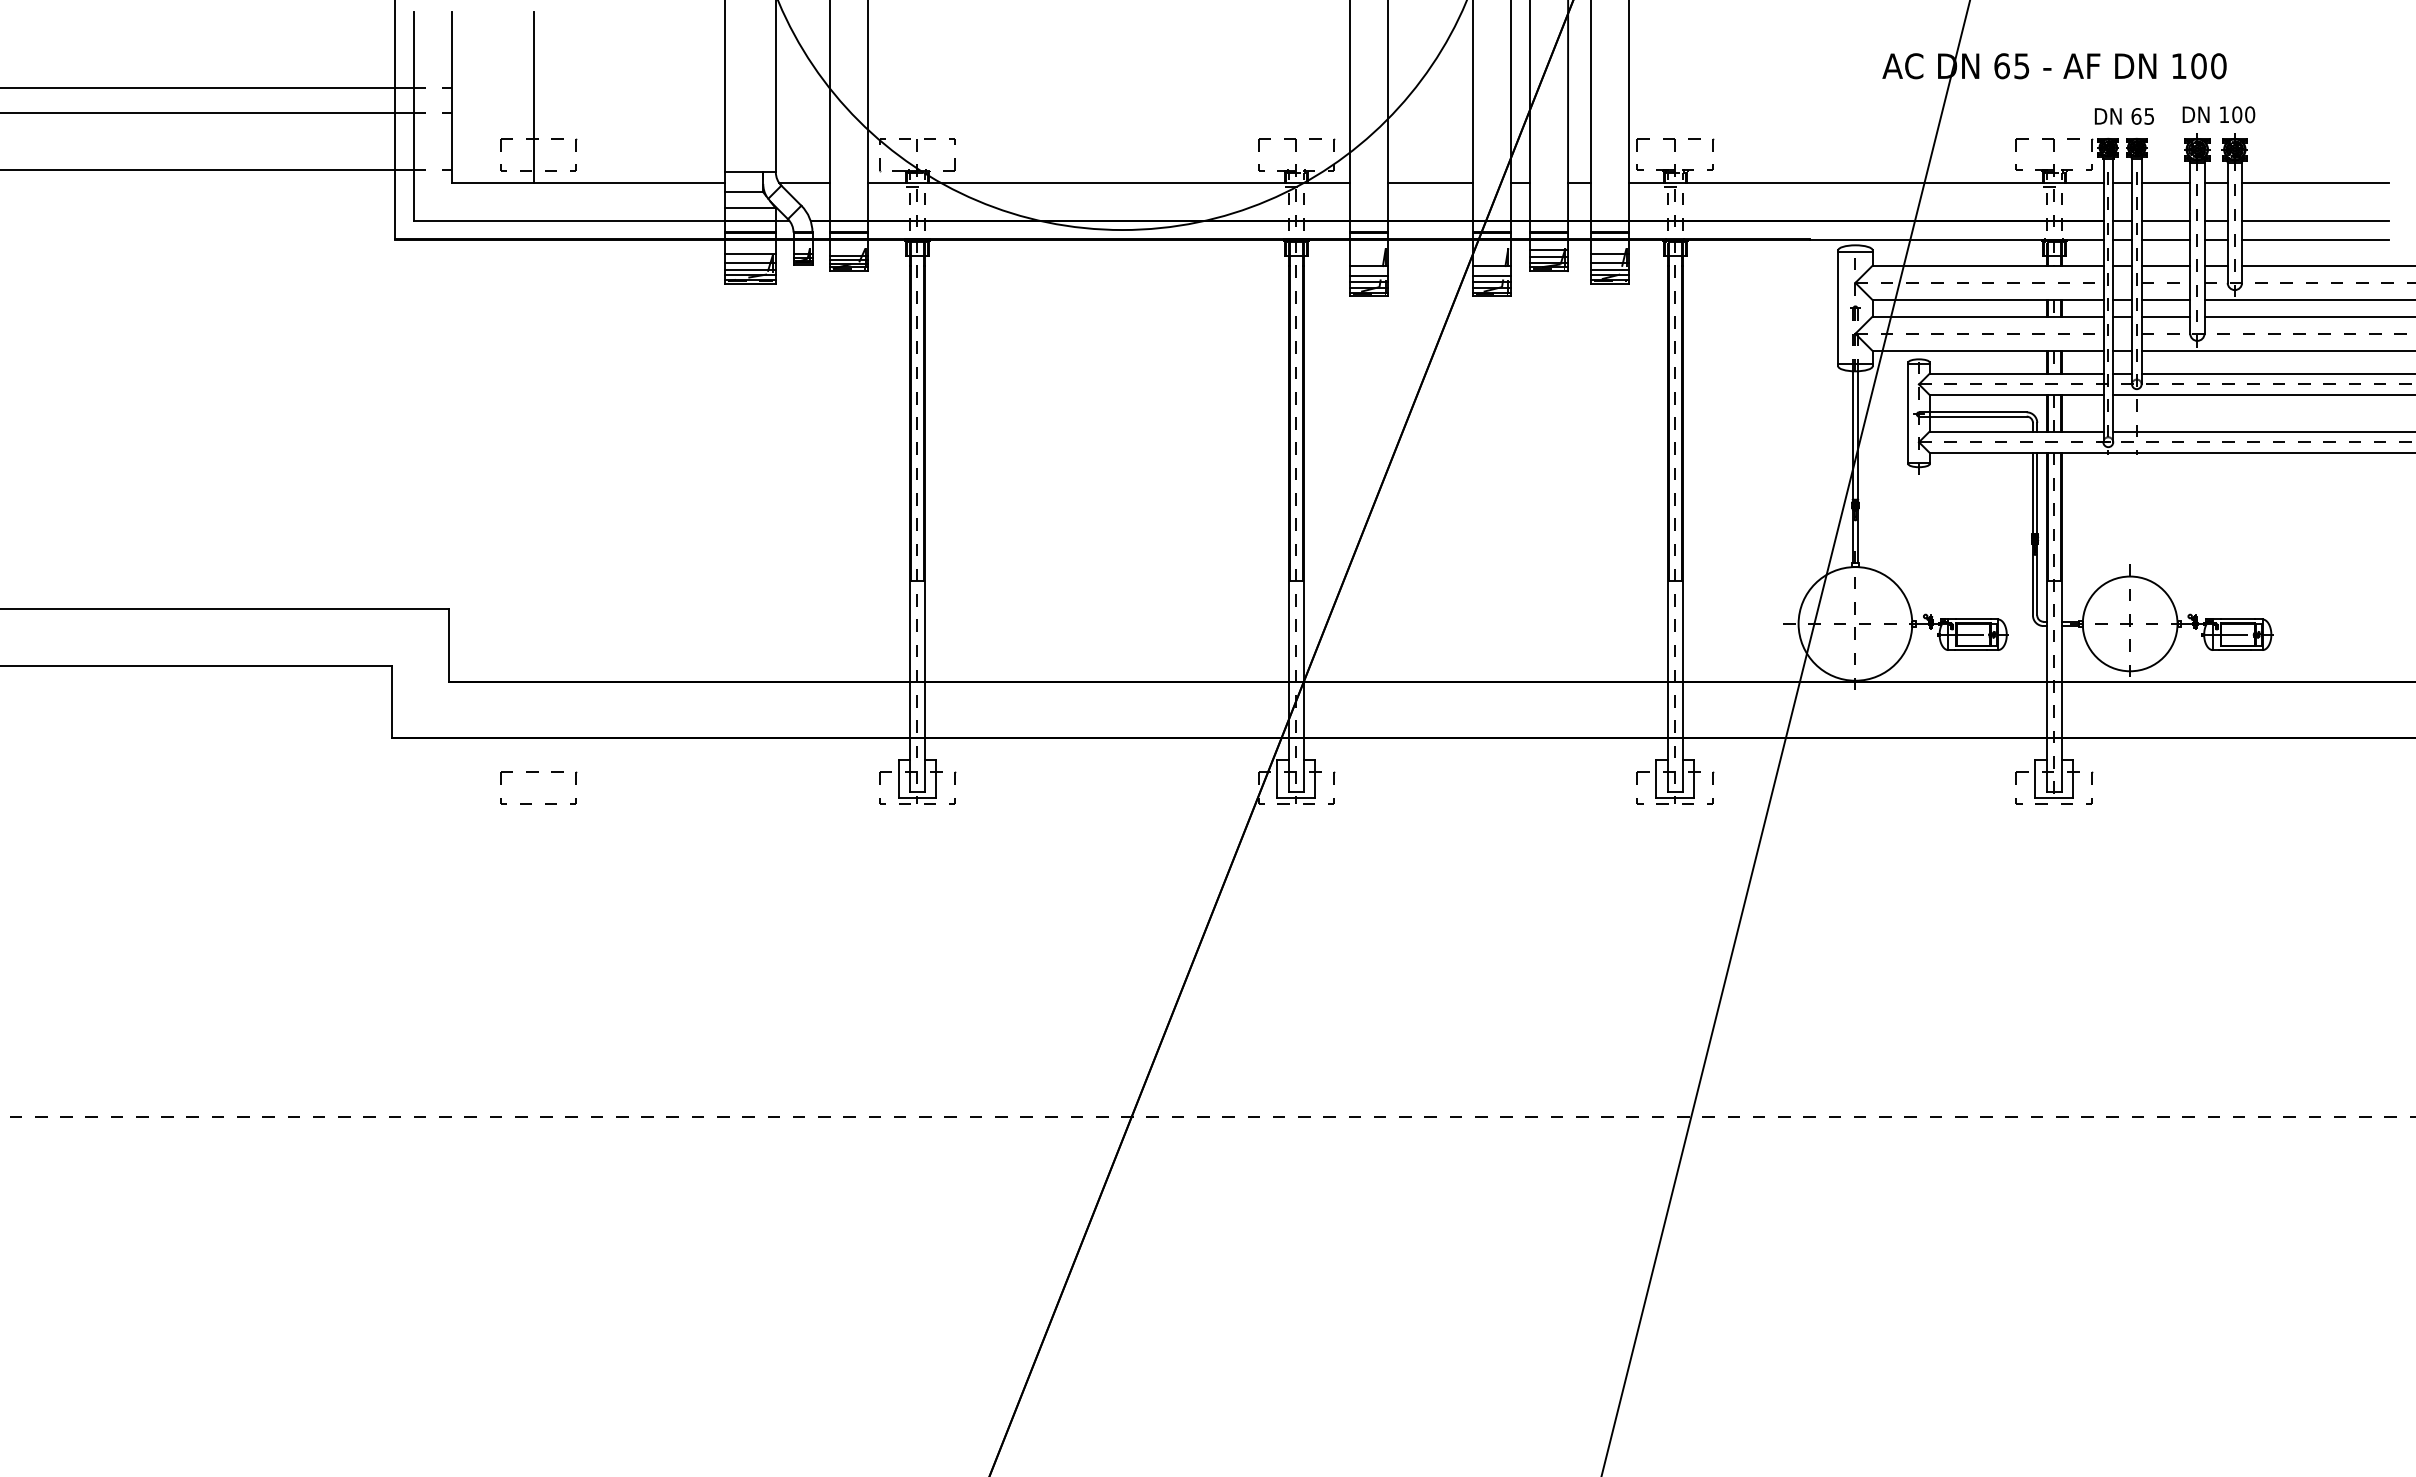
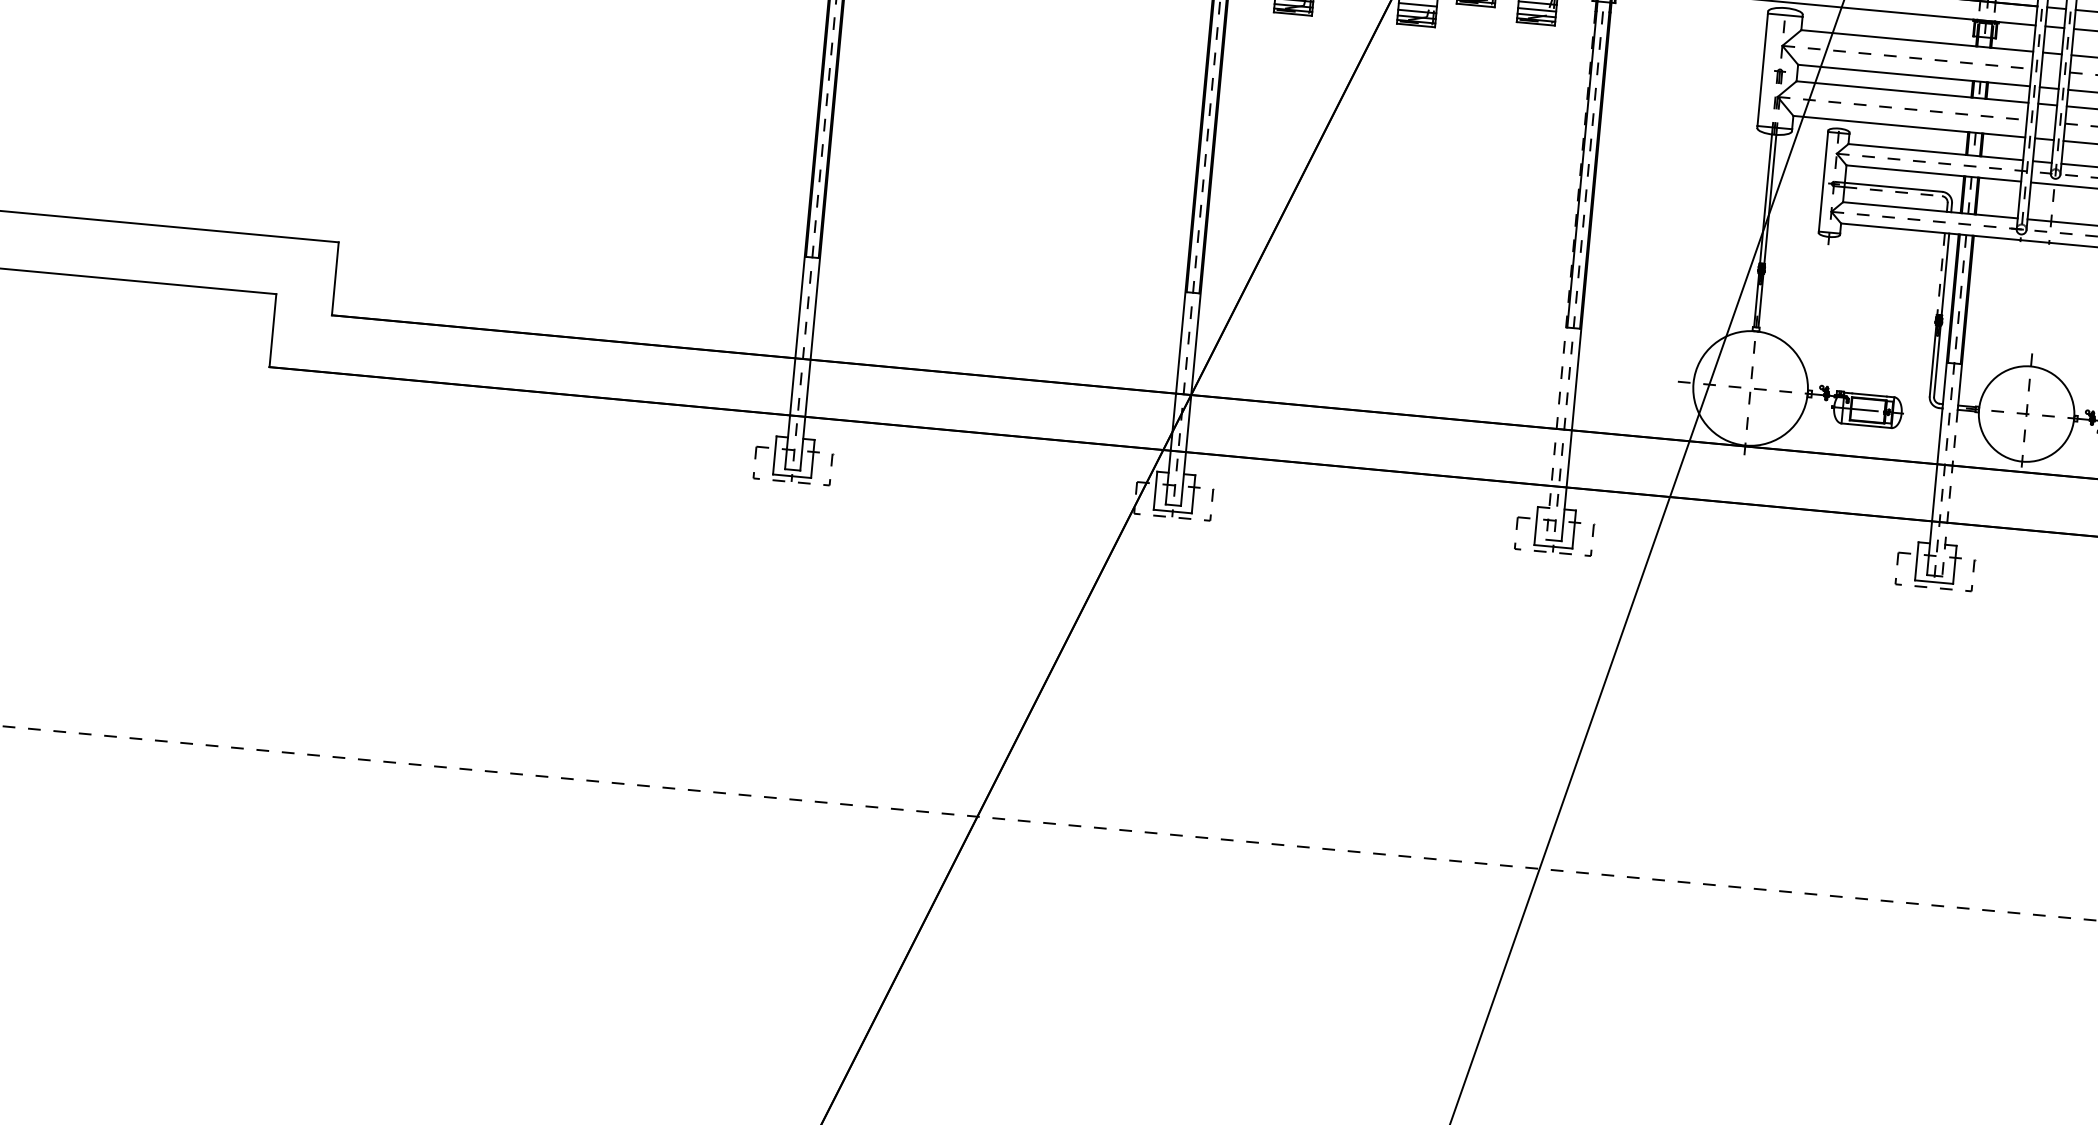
line: (1978, 416) -> (1893, 191), solid -> dashed
line: (2032, 493) -> (1940, 273), solid -> dashed
line: (1667, 529) -> (1570, 276), solid -> dashed
line: (2061, 709) -> (1949, 493), solid -> dashed
part: (538, 772) -> (413, 414), removed

